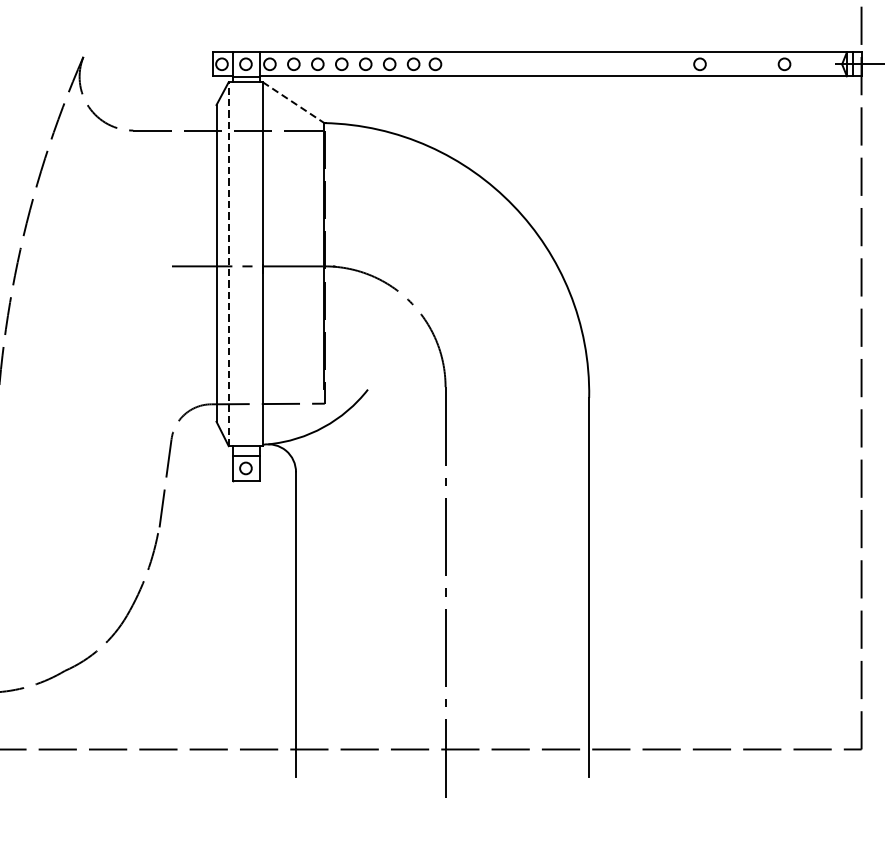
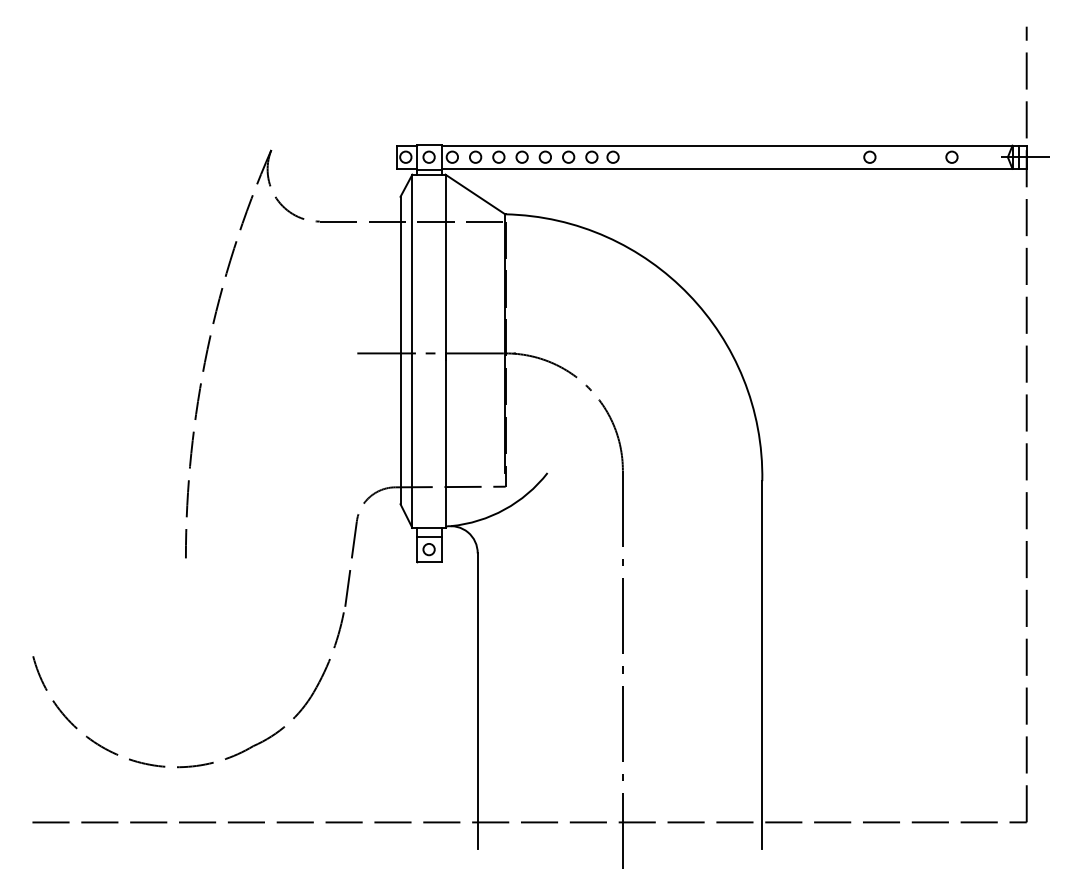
line: (293, 102) -> (475, 194), dashed -> solid
line: (228, 264) -> (412, 351), dashed -> solid

